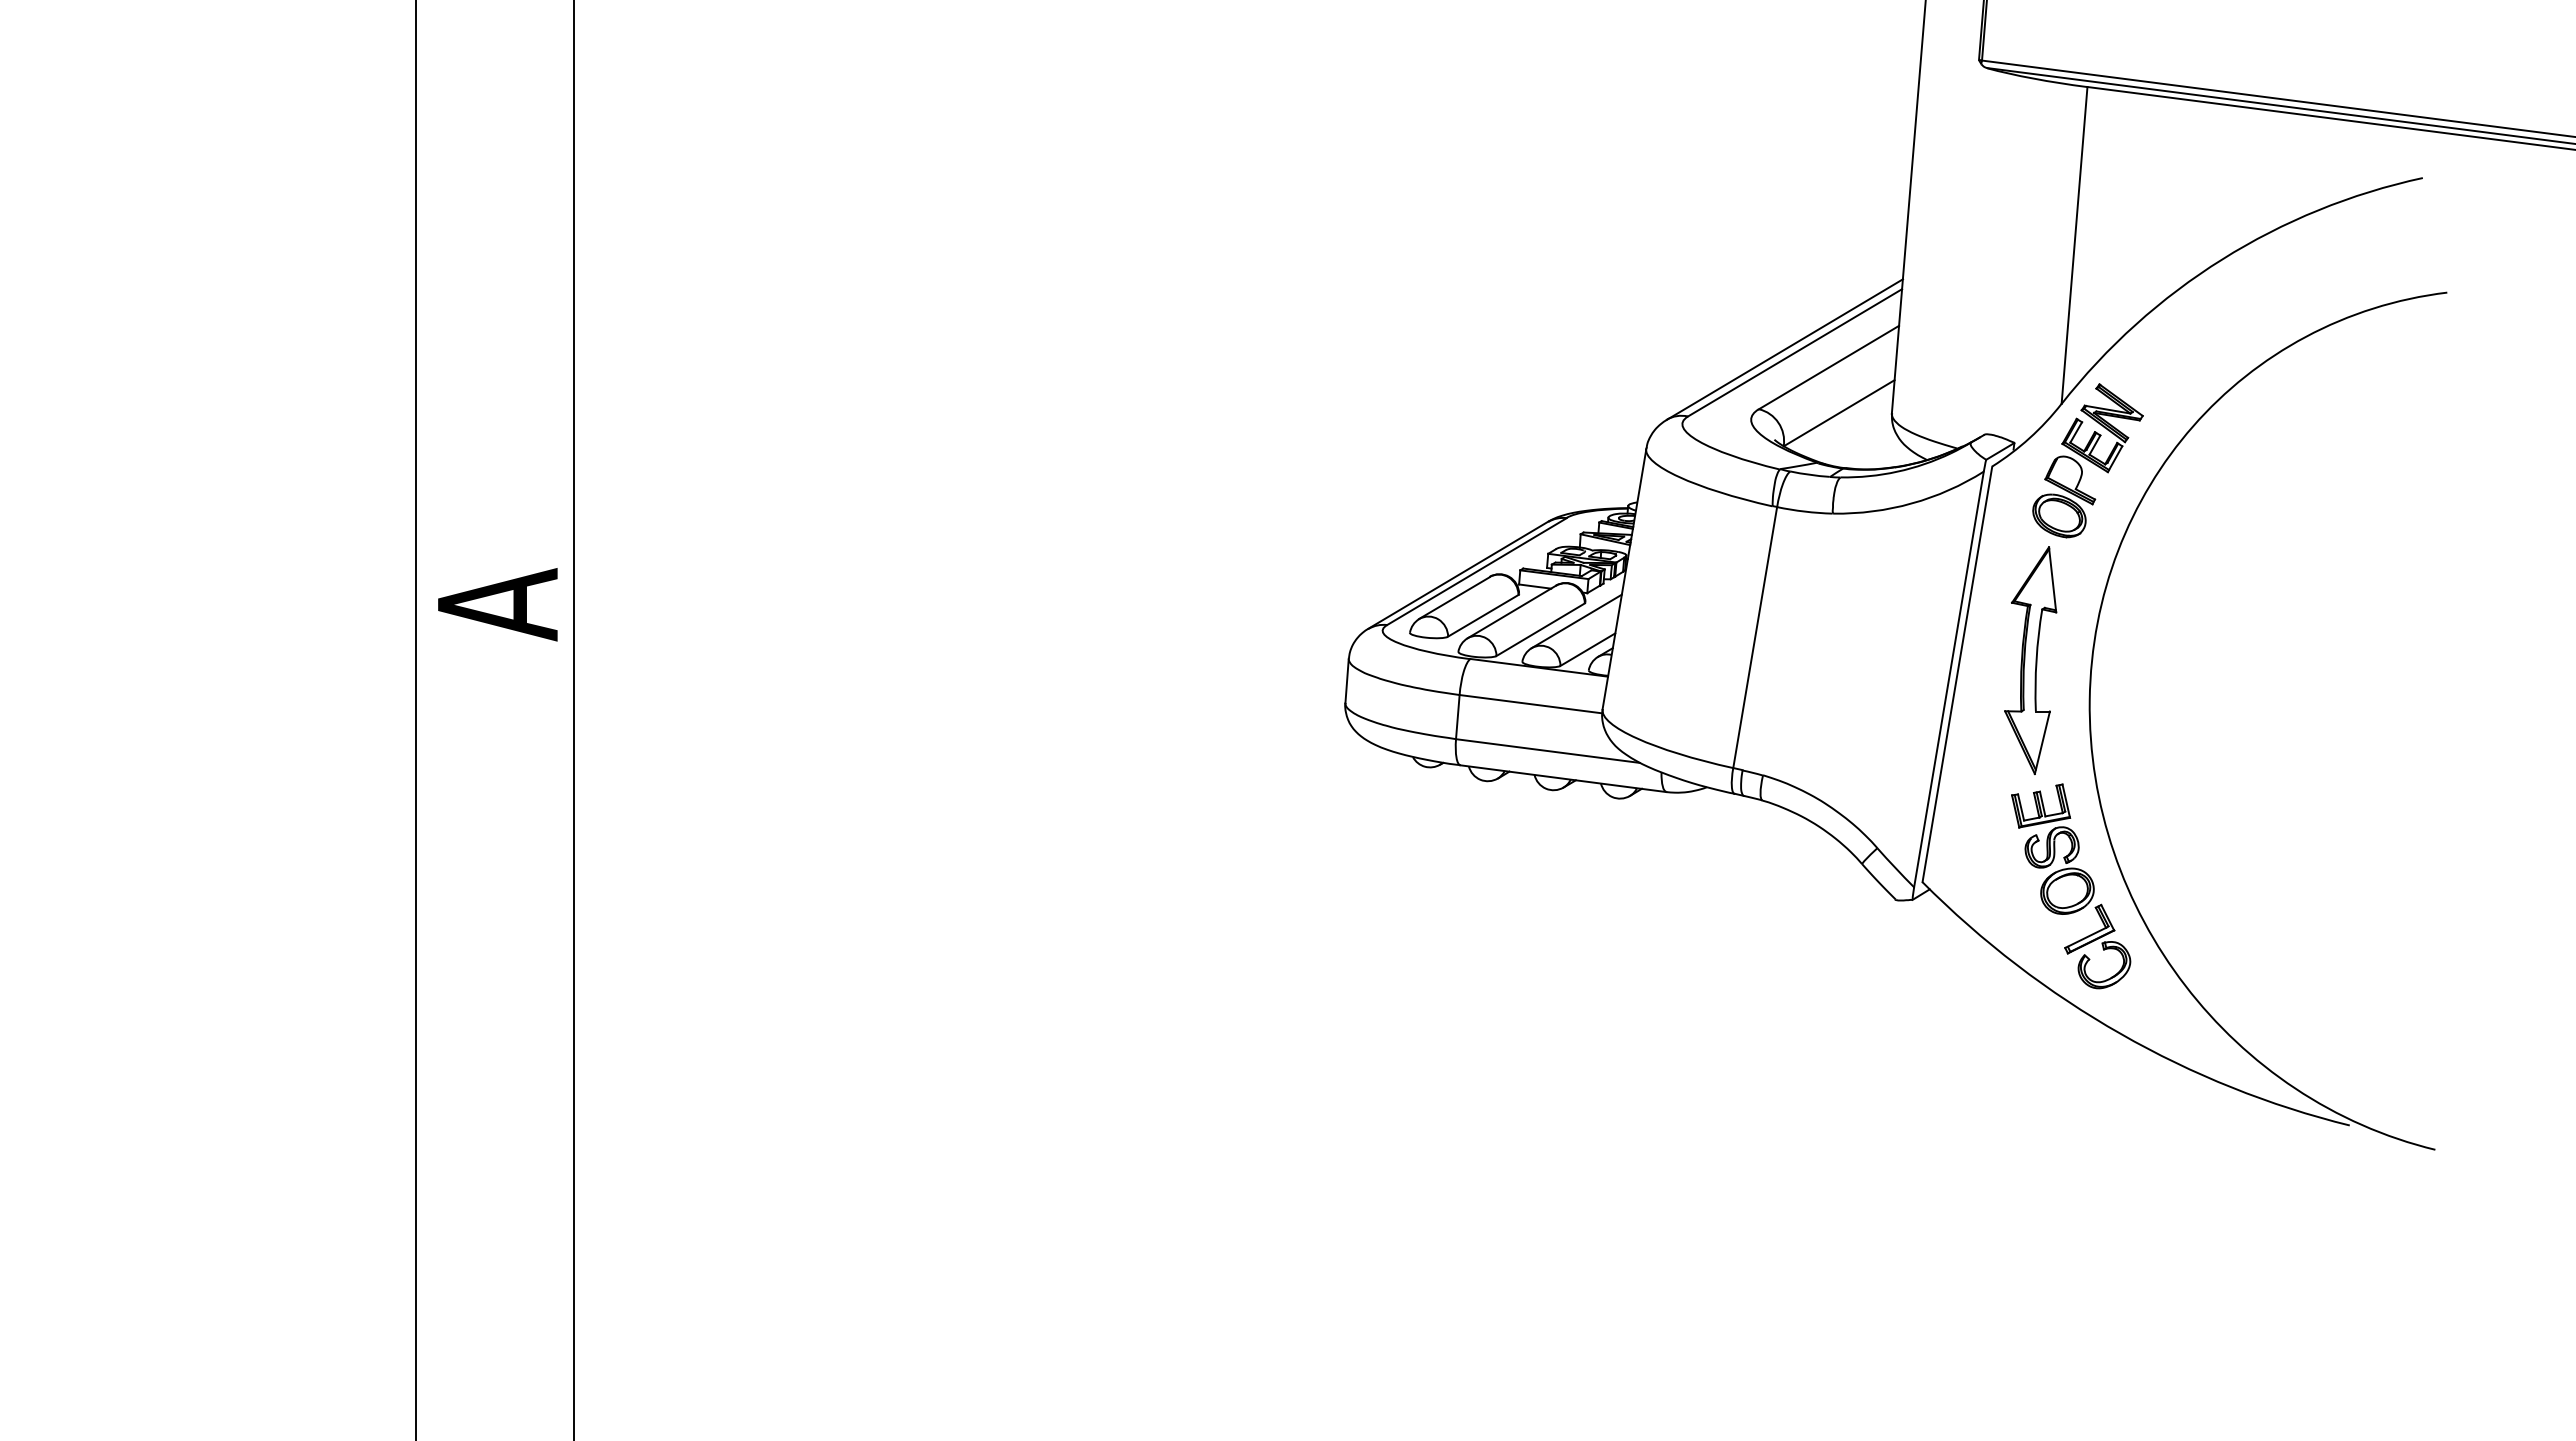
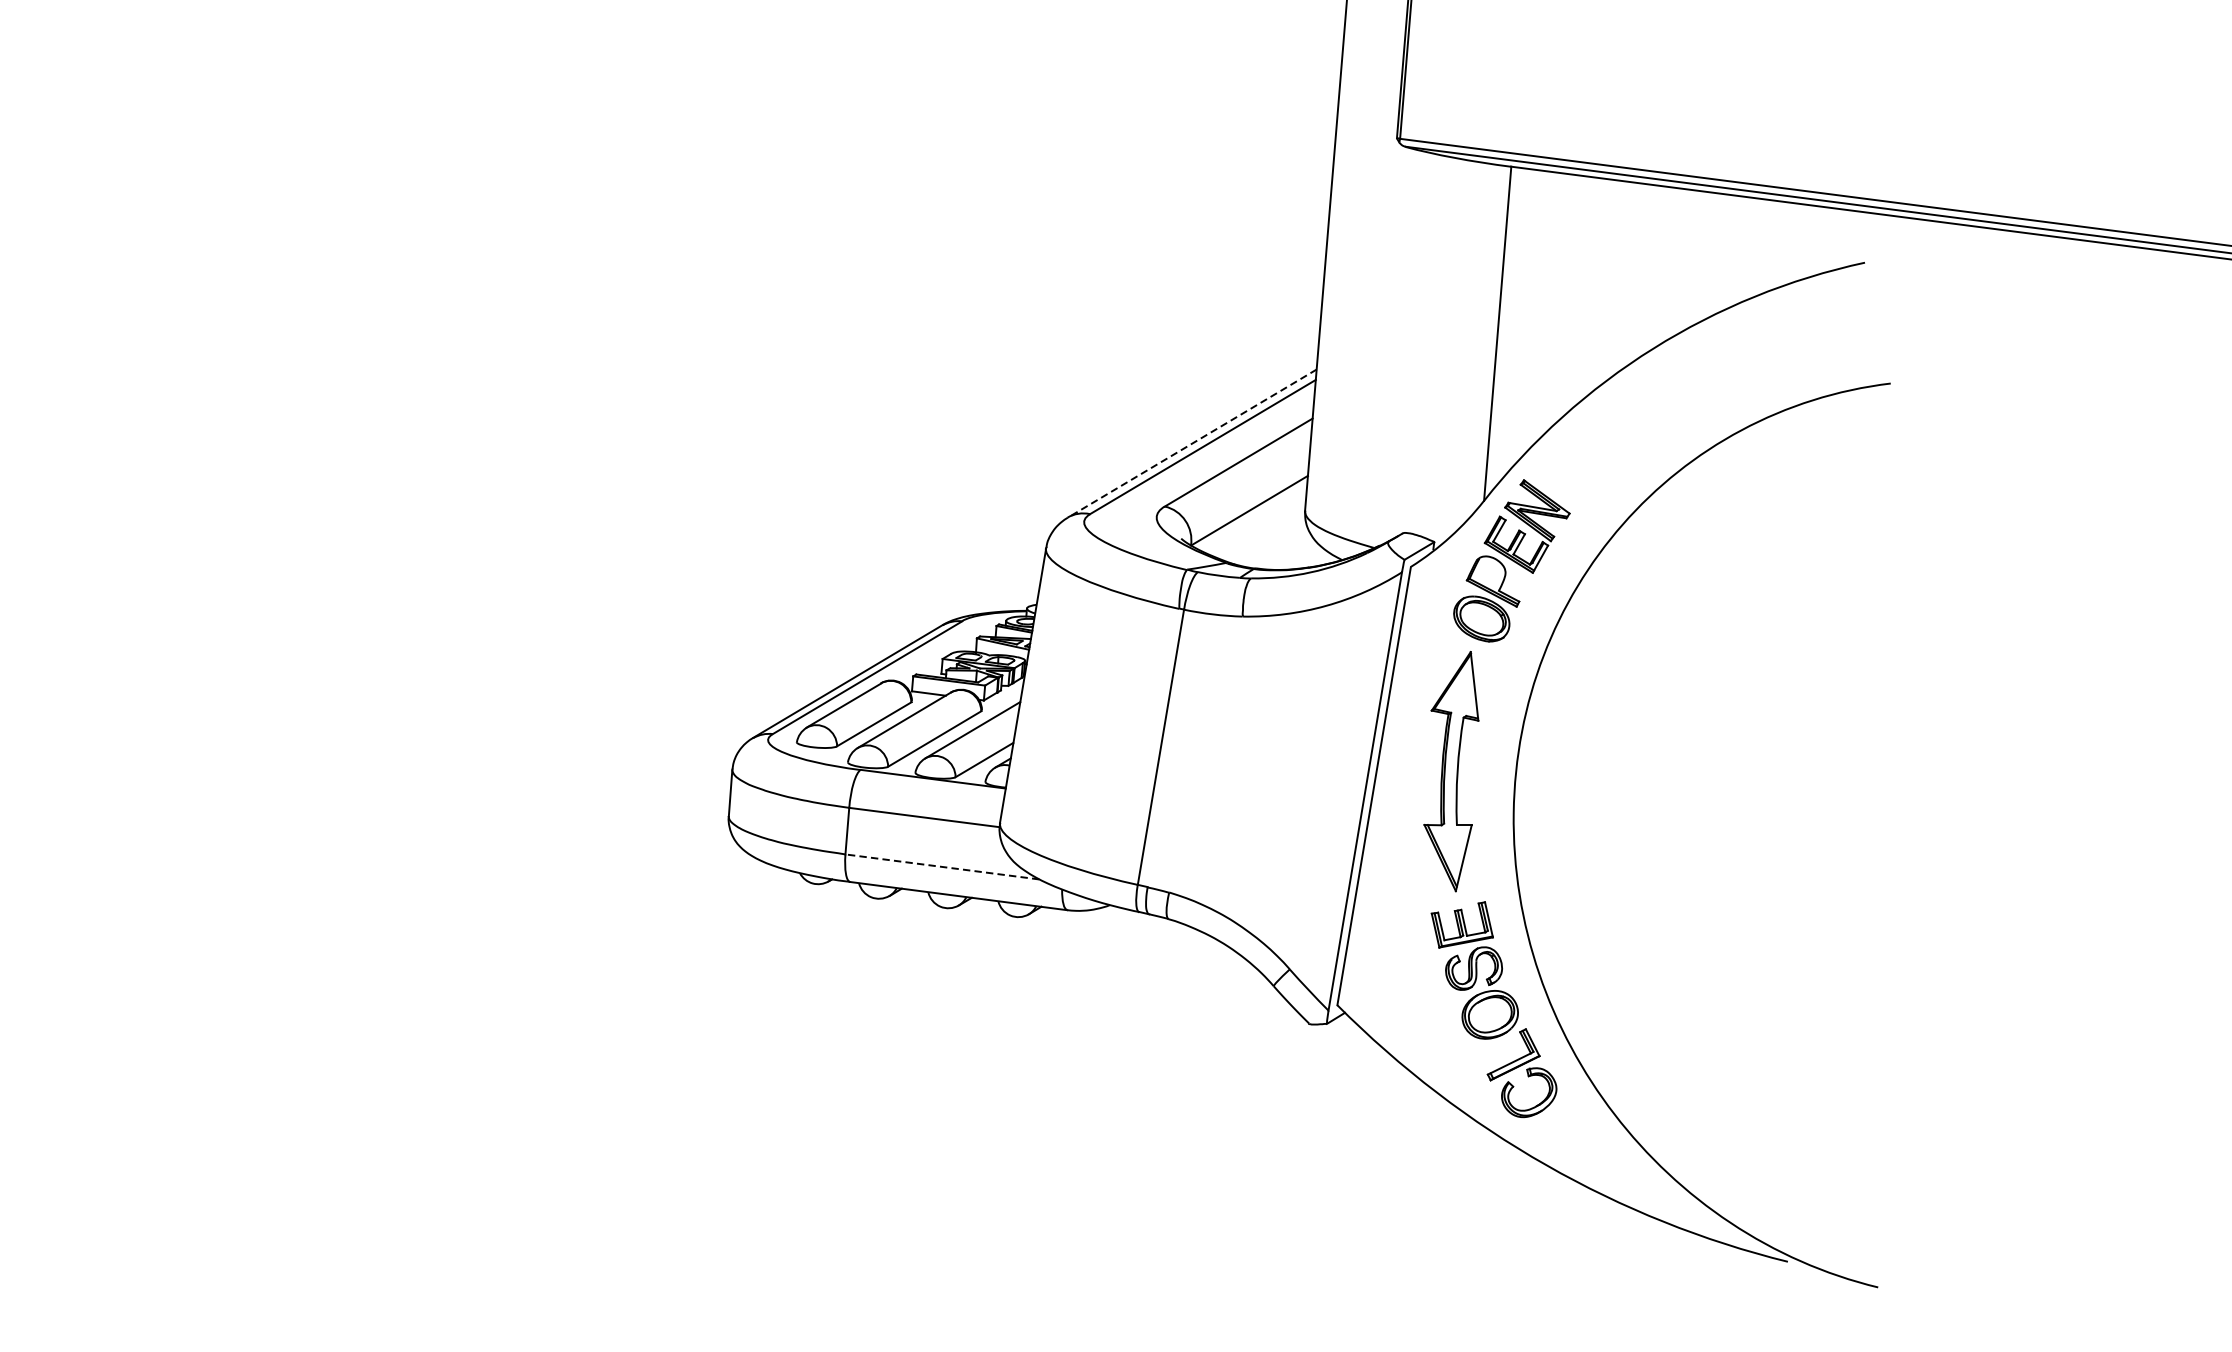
line: (1784, 349) -> (1191, 443), solid -> dashed
line: (1547, 751) -> (941, 867), solid -> dashed

